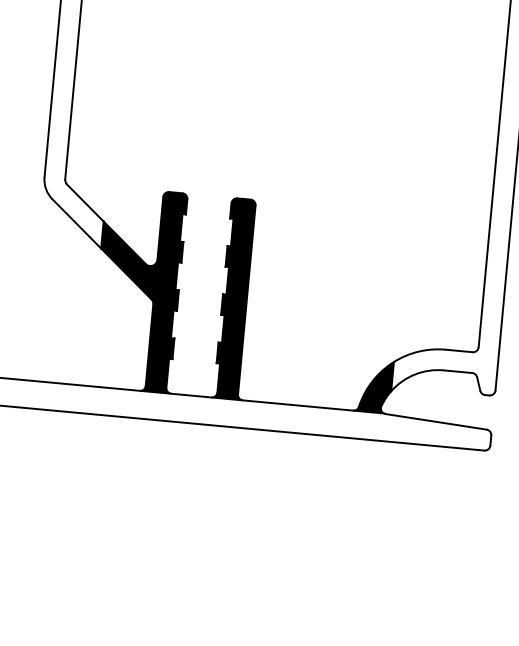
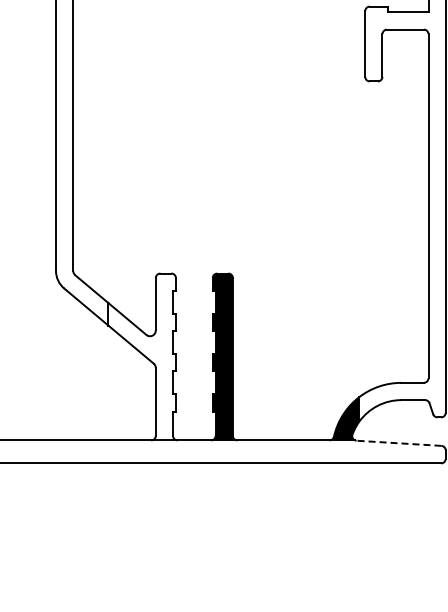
fill: (138, 289) -> (142, 356), removed
line: (435, 422) -> (398, 443), solid -> dashed

